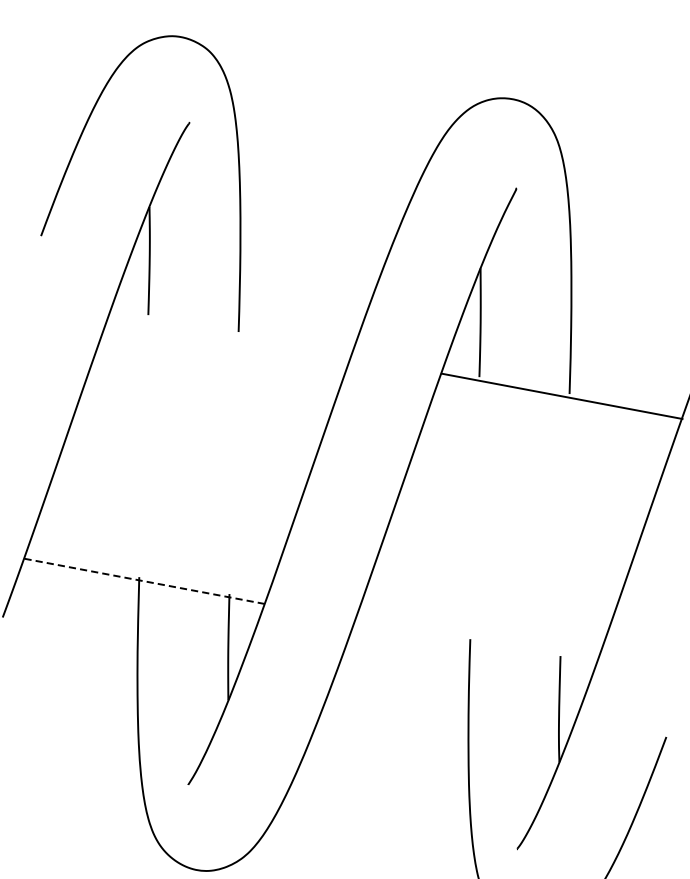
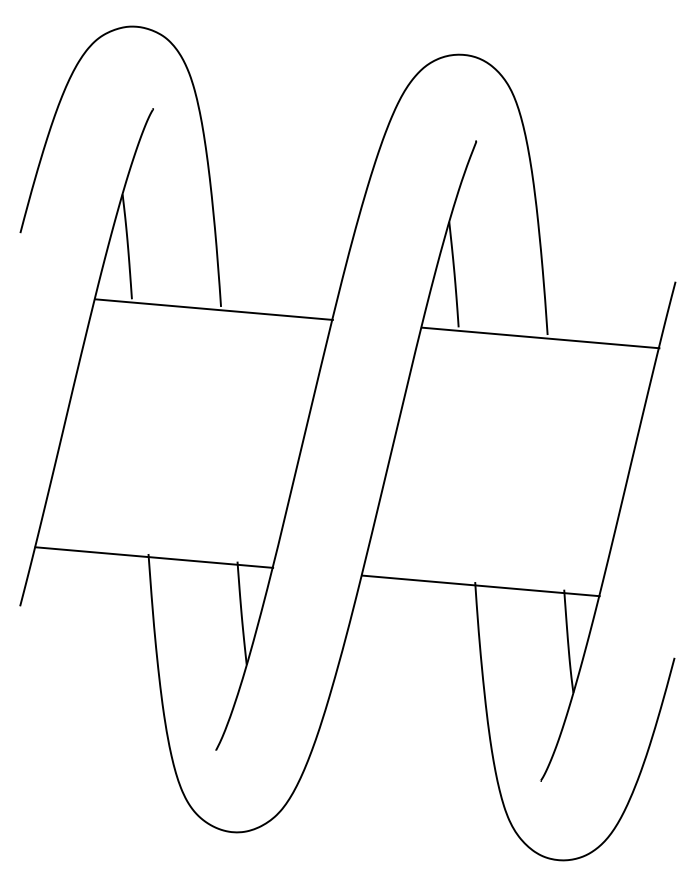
line: (230, 333) -> (213, 309), added
line: (145, 581) -> (154, 557), dashed -> solid
line: (475, 643) -> (480, 585), added

